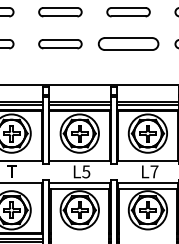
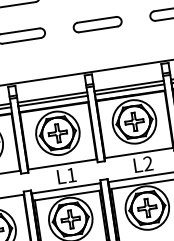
part: (128, 44) -> (97, 25), size x0.71
text: (86, 171) -> (71, 174), L5 -> L1
text: (154, 171) -> (148, 163), L7 -> L2

